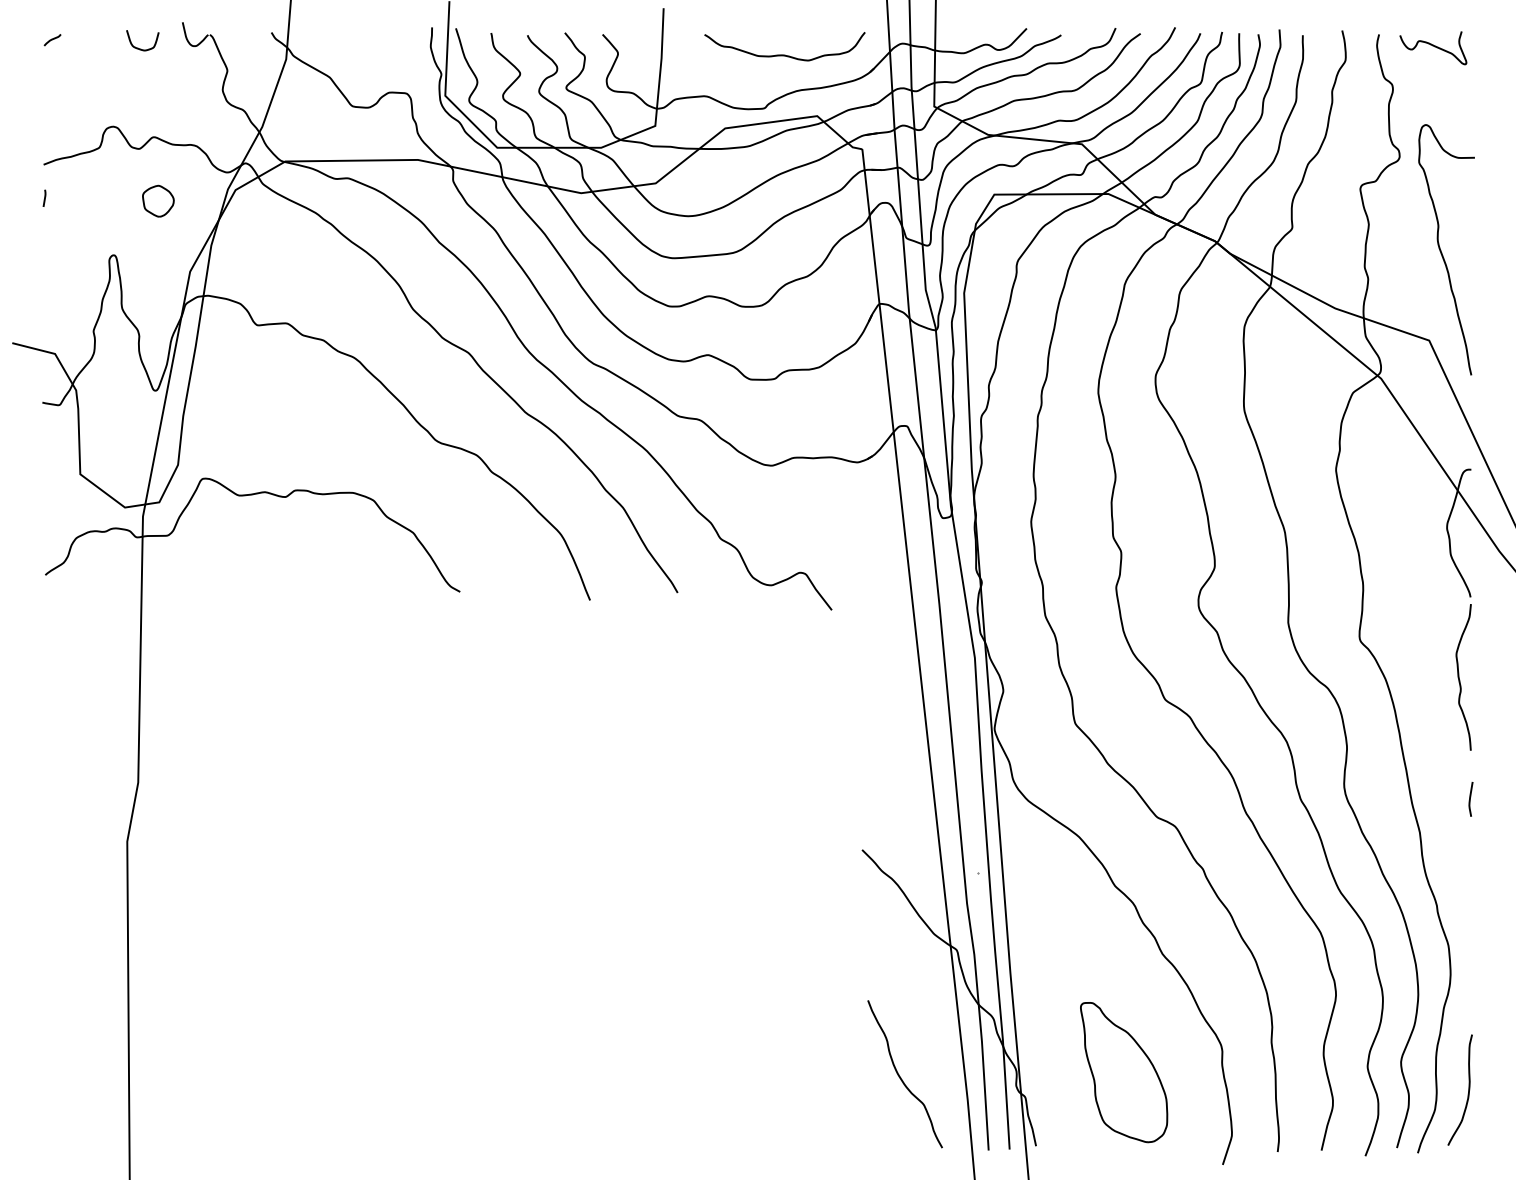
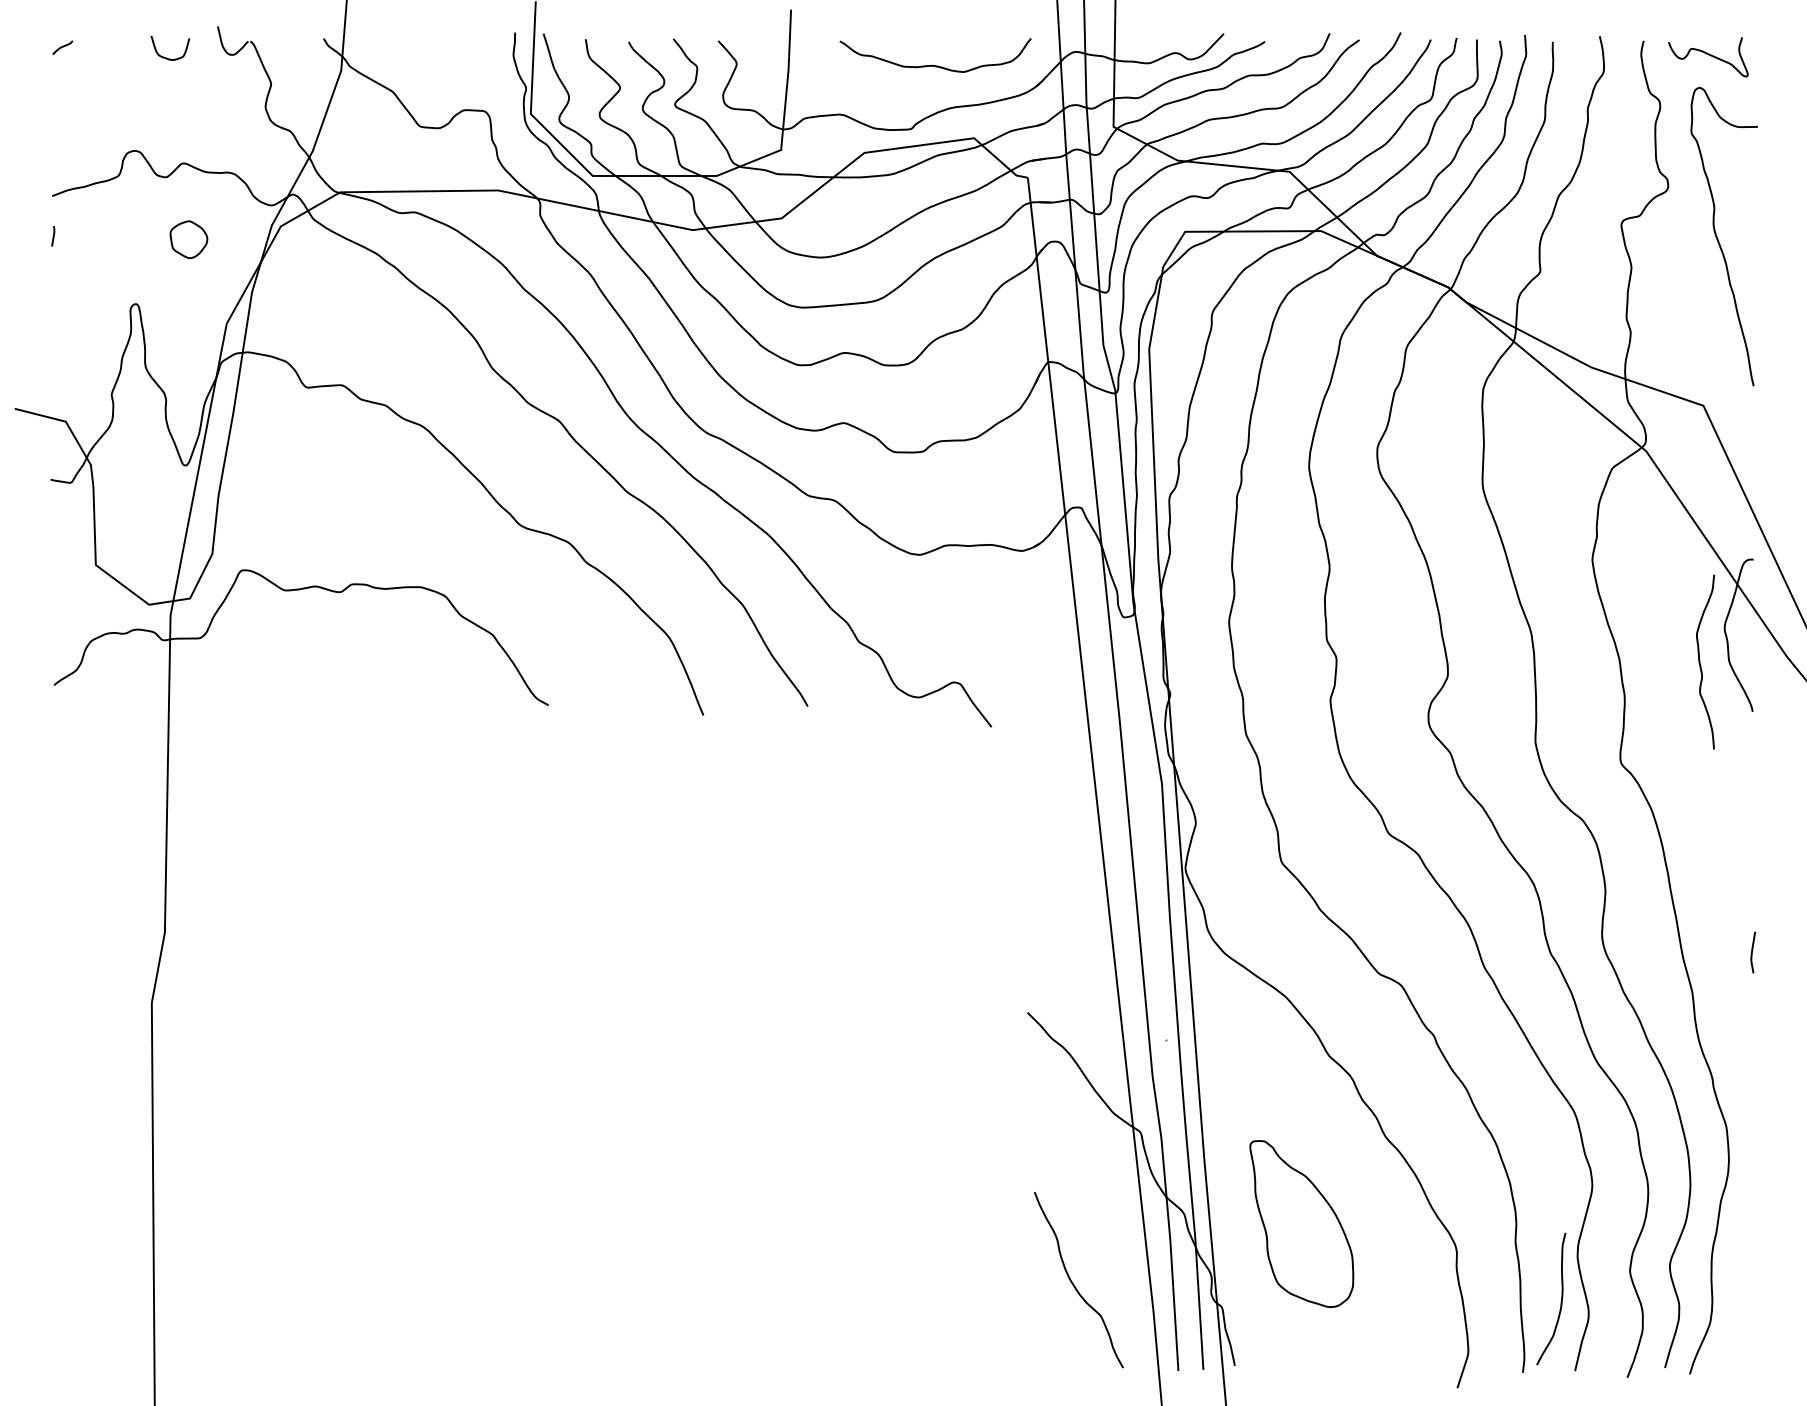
curve: (1441, 251) -> (1718, 238), moved
curve: (1459, 676) -> (1700, 661), moved
part: (1123, 1072) -> (1301, 1224), moved
curve: (1467, 1092) -> (1560, 1301), moved

